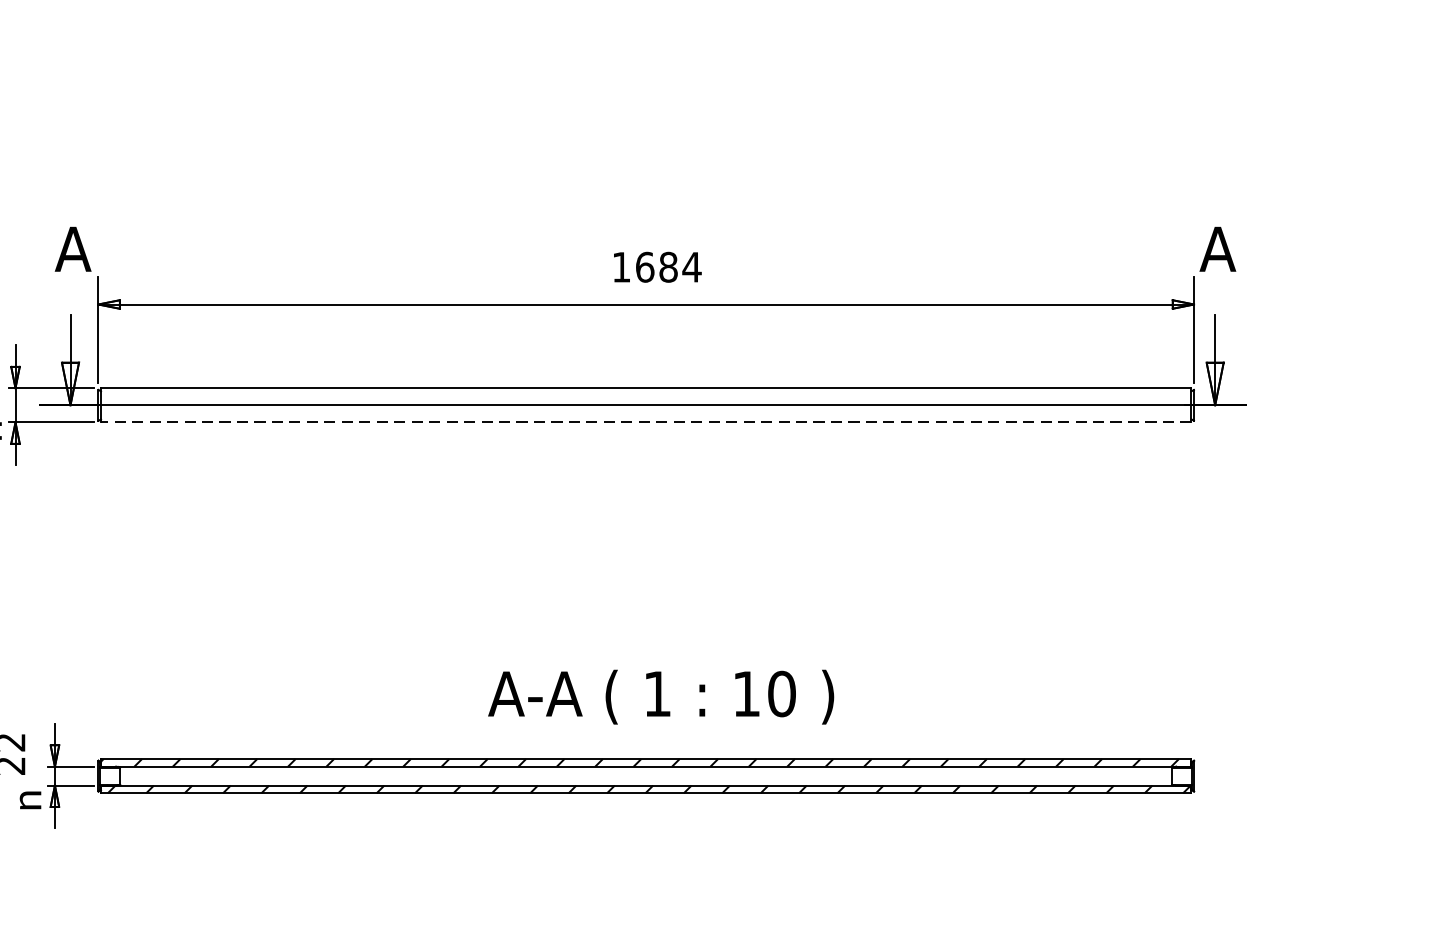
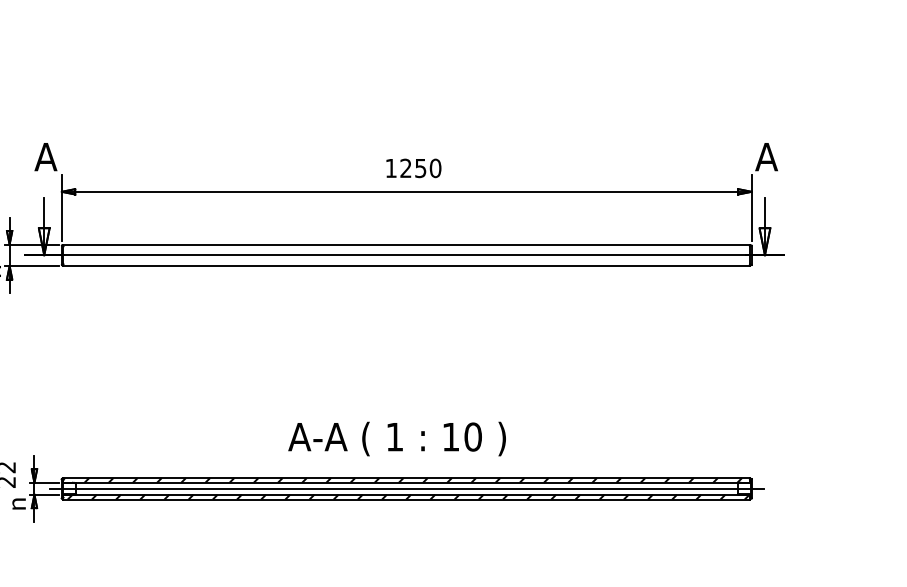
text: (668, 267) -> (420, 168), 1684 -> 1250
line: (645, 423) -> (406, 266), dashed -> solid
text: (660, 696) -> (396, 438), moved
line: (645, 775) -> (406, 488), added

